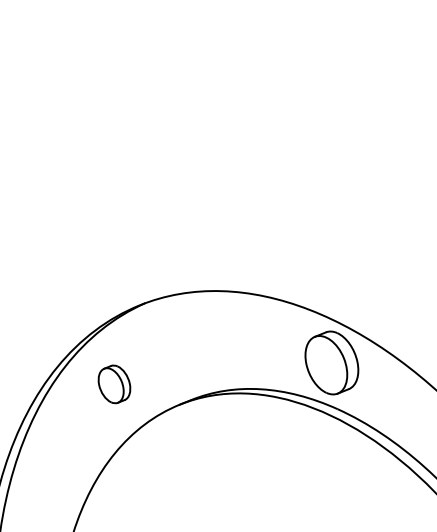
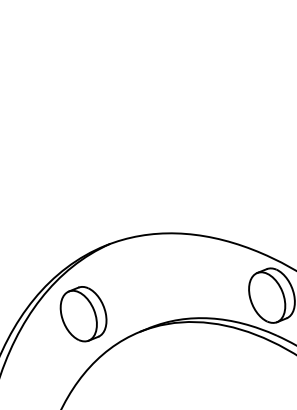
part: (114, 384) -> (83, 314), size x1.67

